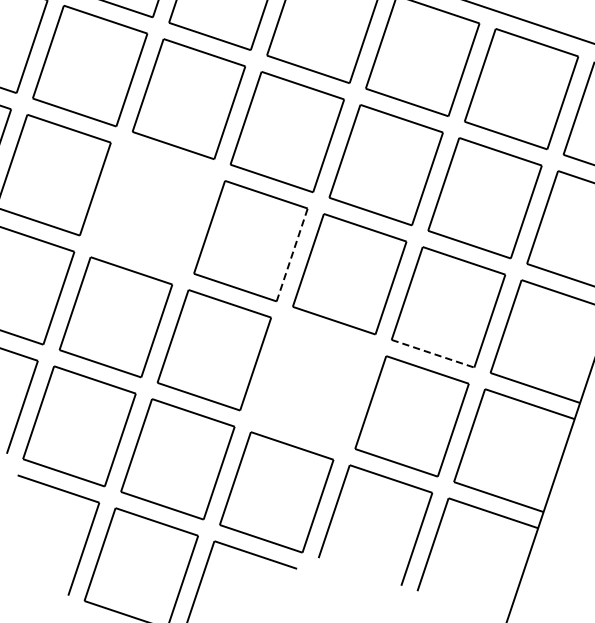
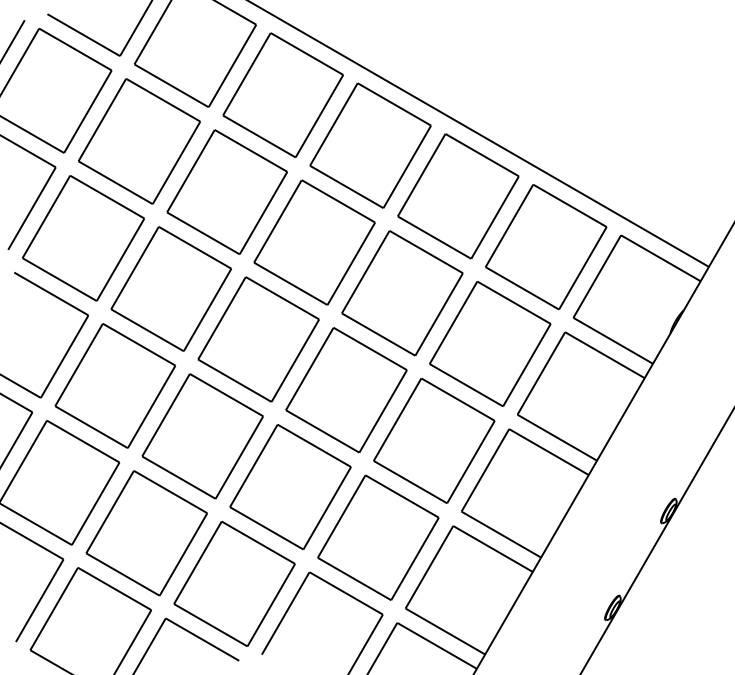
part: (151, 207) -> (170, 288), added
line: (292, 254) -> (295, 360), dashed -> solid
line: (433, 354) -> (410, 482), dashed -> solid
part: (313, 383) -> (290, 487), added

